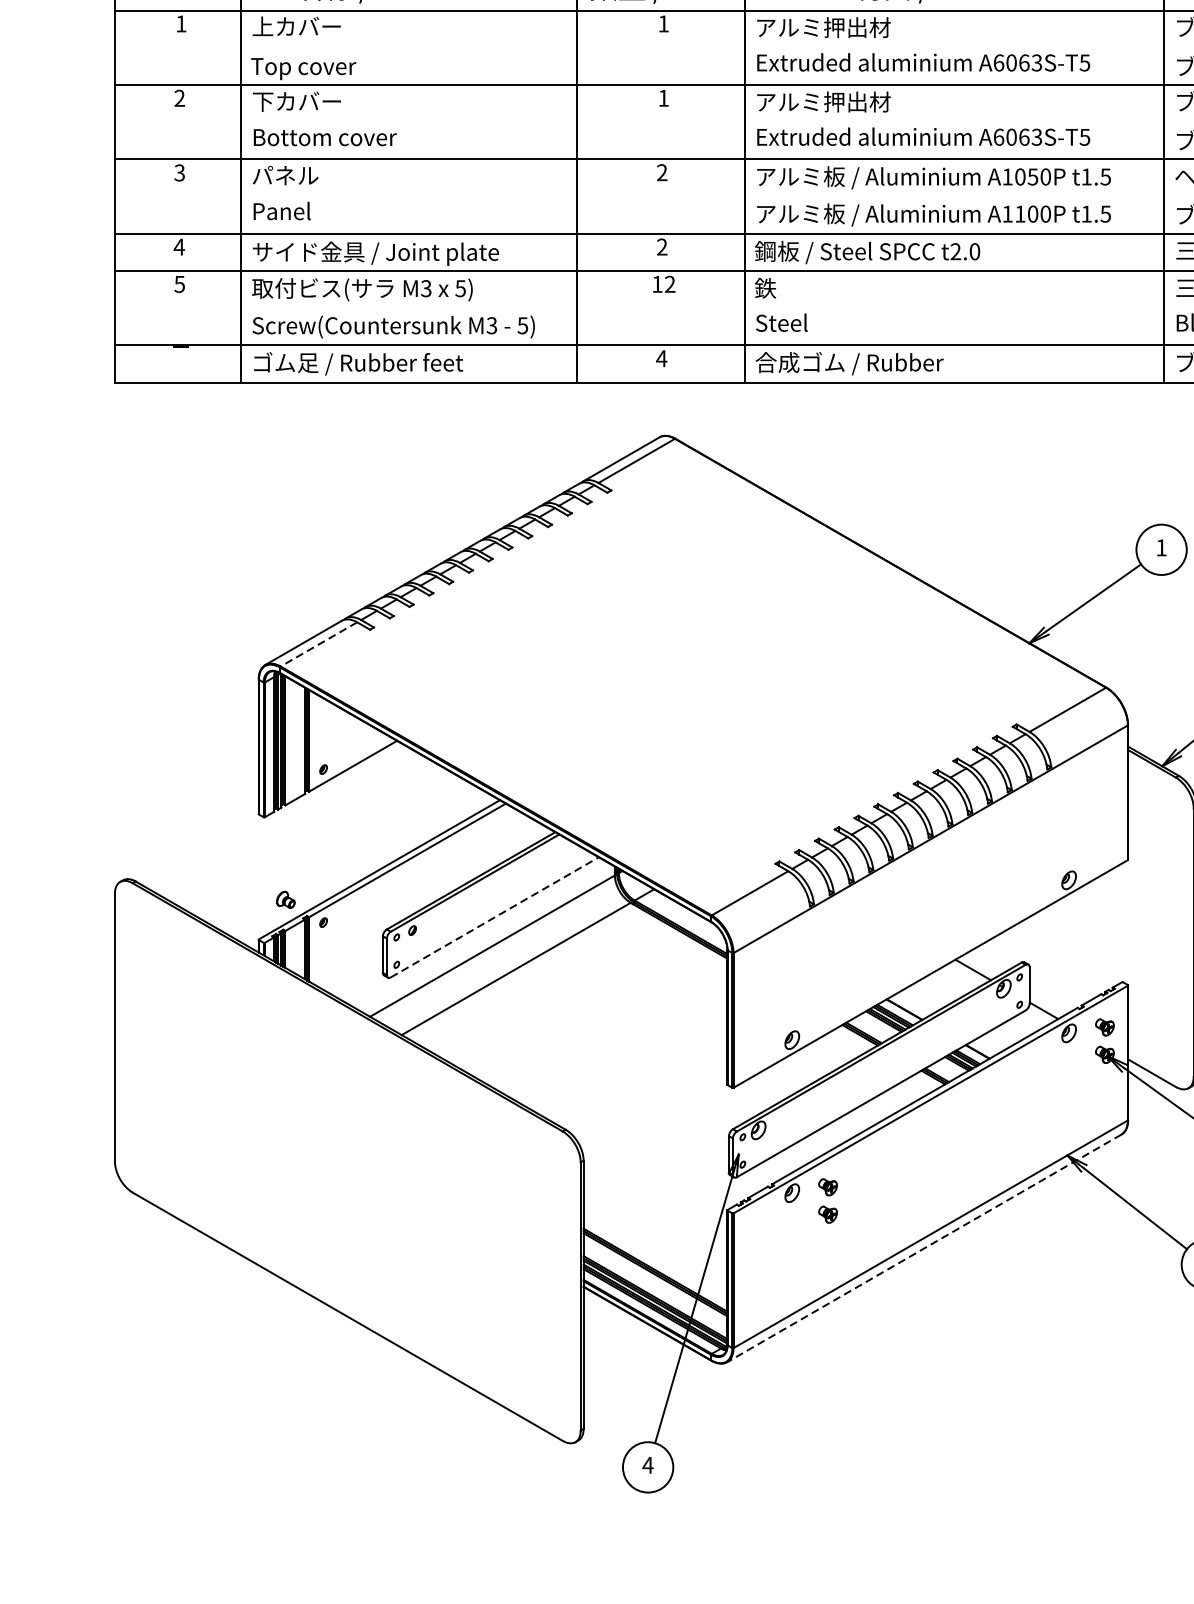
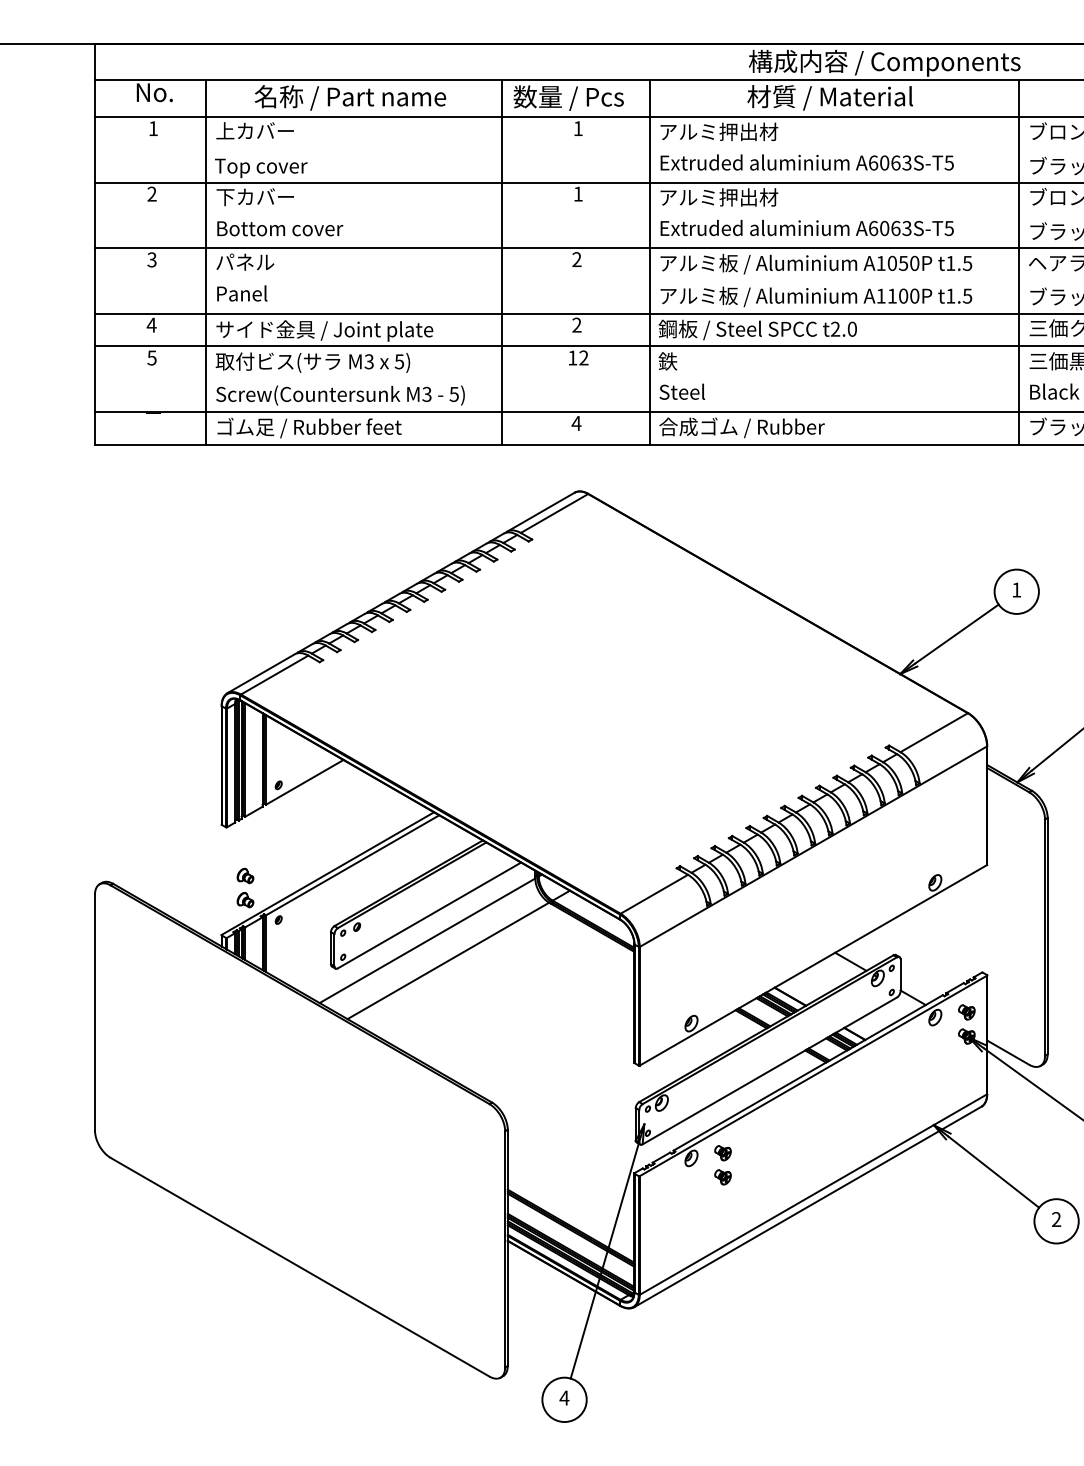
line: (318, 644) -> (274, 675), dashed -> solid
part: (285, 871) -> (245, 875), added
line: (494, 917) -> (429, 915), dashed -> solid
line: (923, 1248) -> (807, 1207), dashed -> solid

